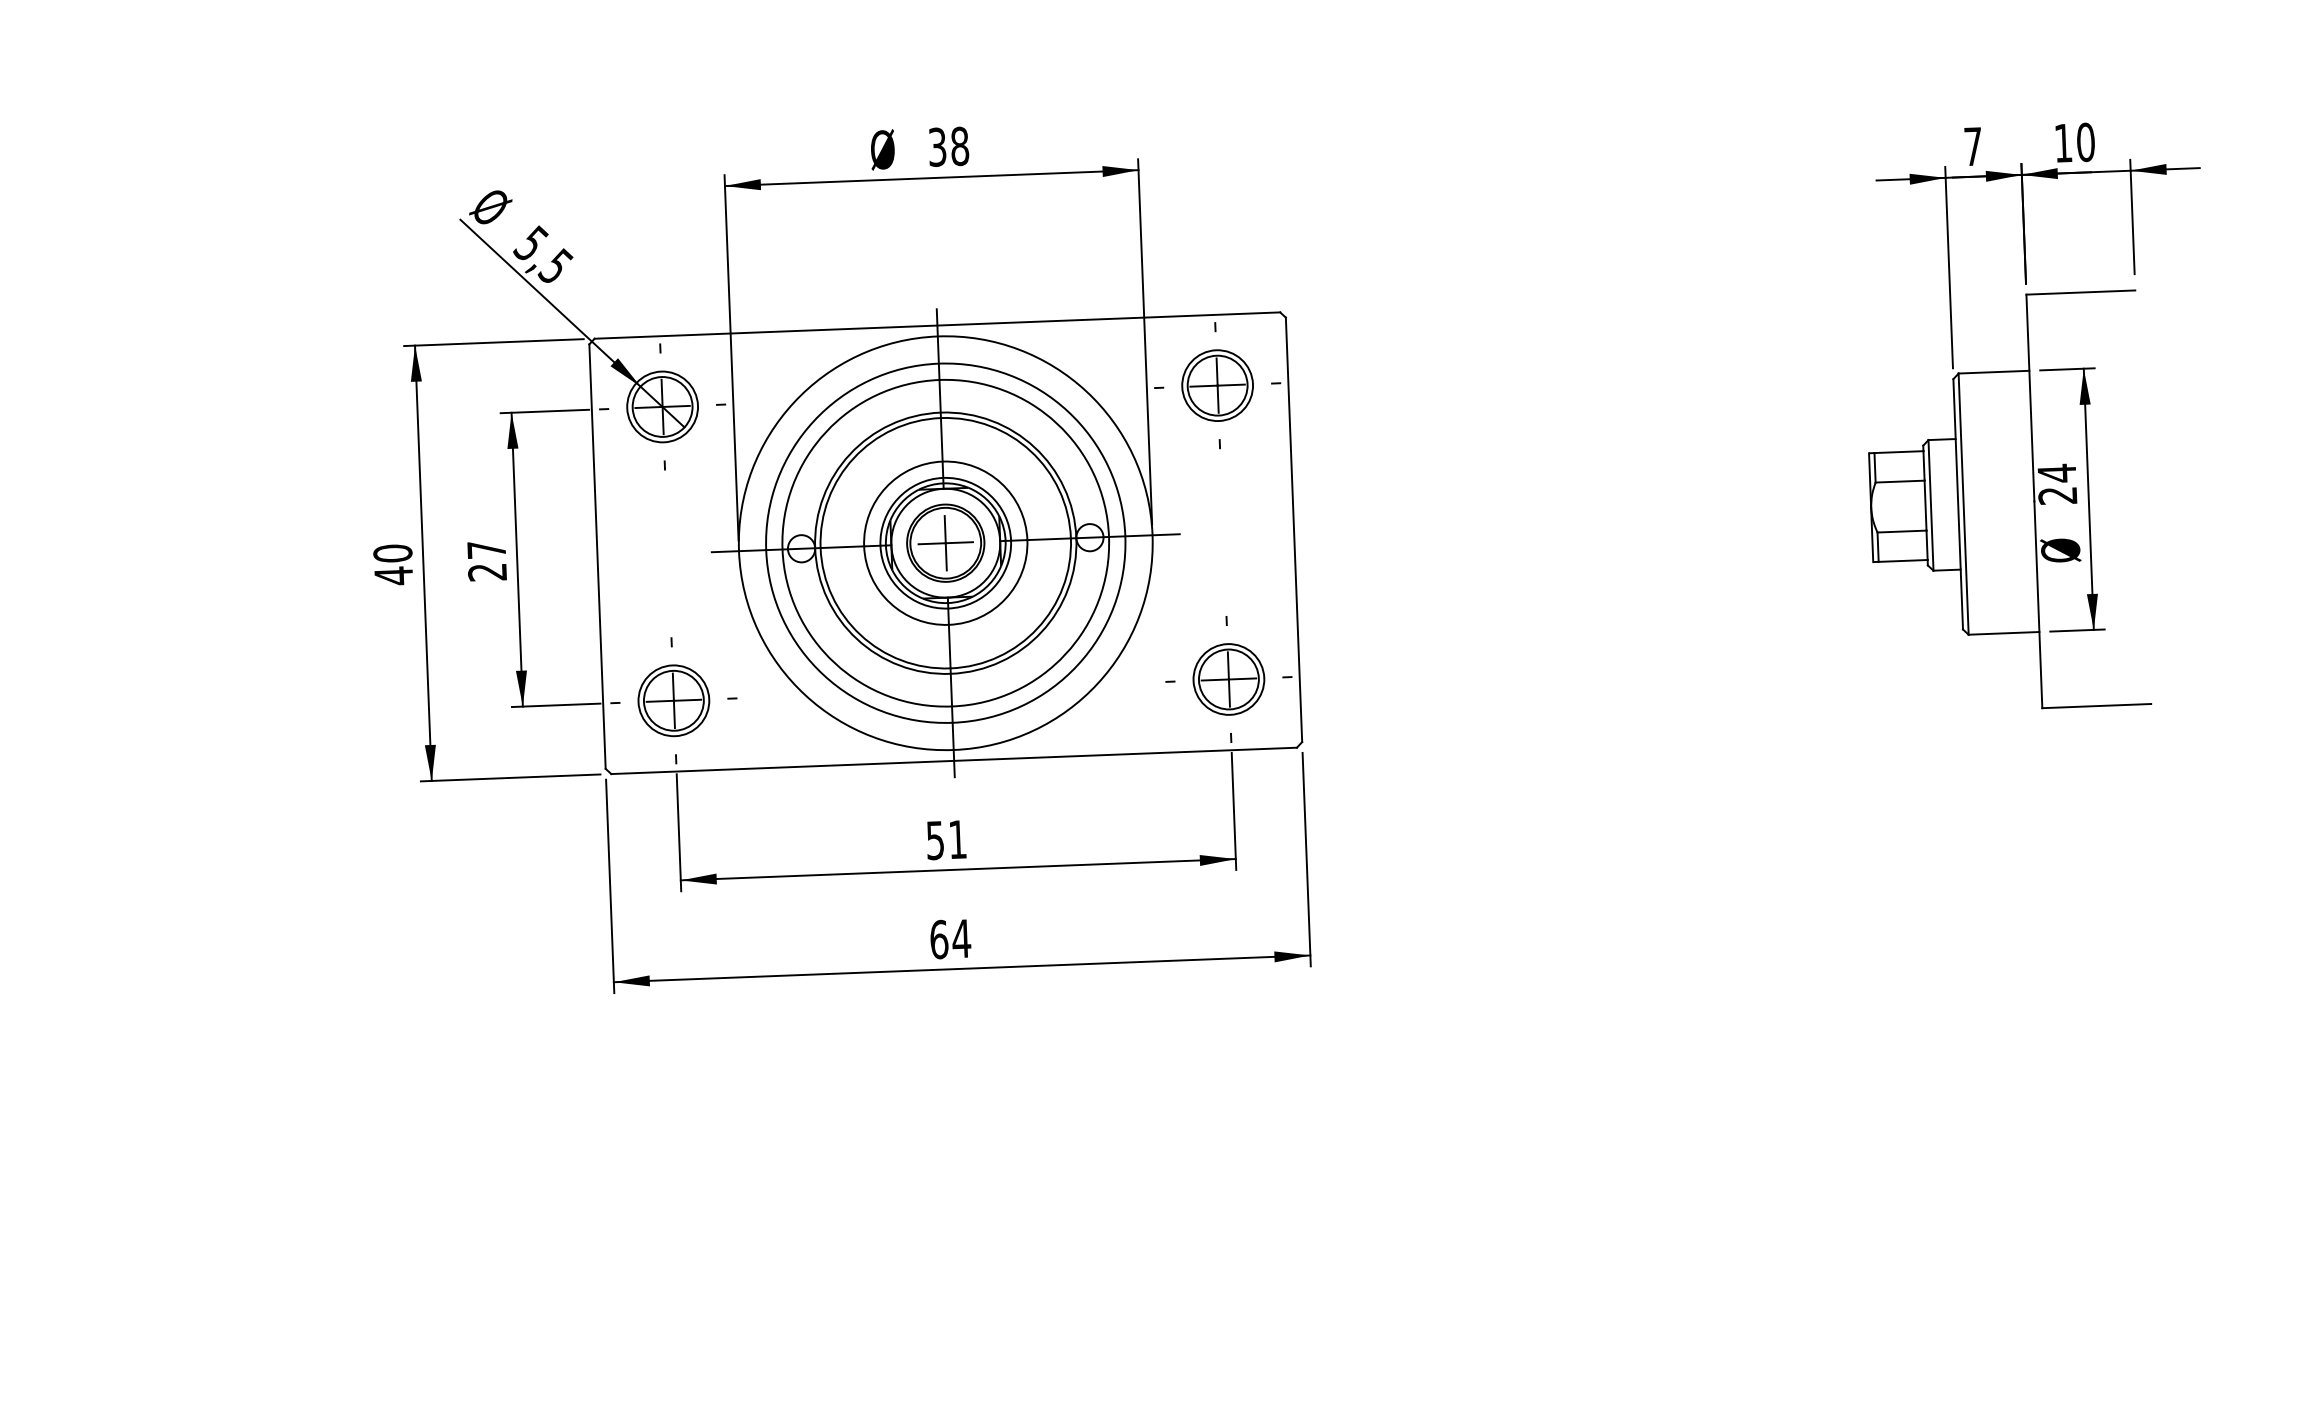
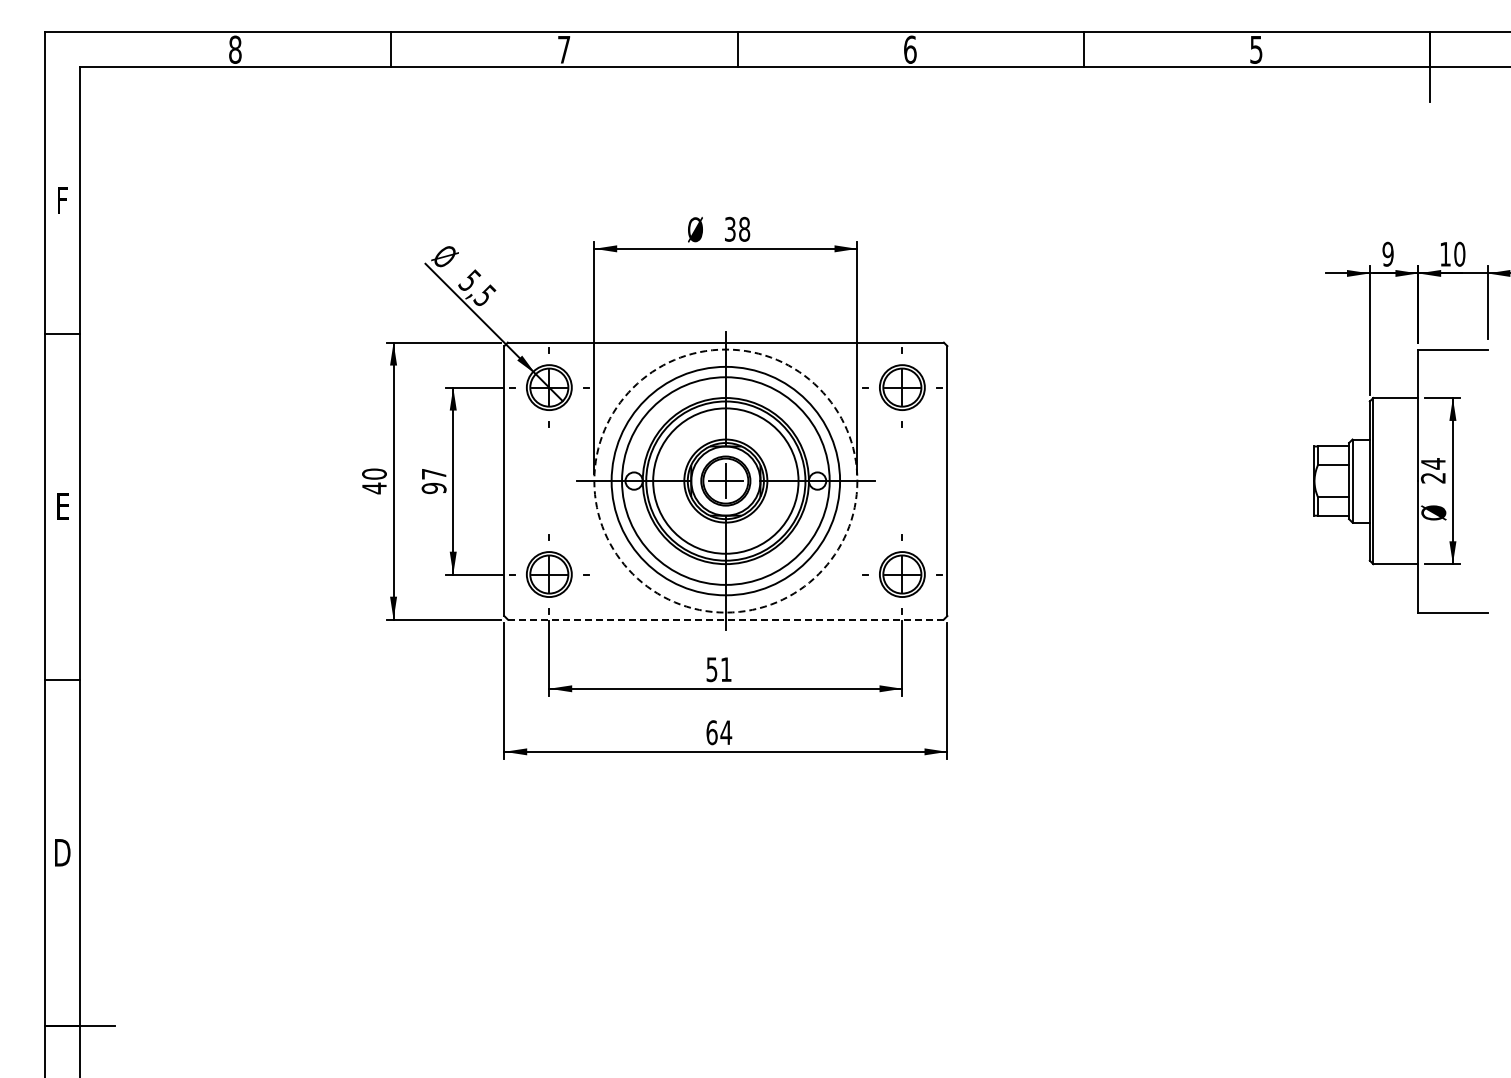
text: (1972, 145) -> (1387, 253), 7 -> 9
circle: (945, 542) -> (725, 480), solid -> dashed
circle: (945, 543) -> (725, 481), size x1.4
text: (486, 572) -> (433, 488), 27 -> 97
line: (955, 760) -> (726, 619), solid -> dashed

